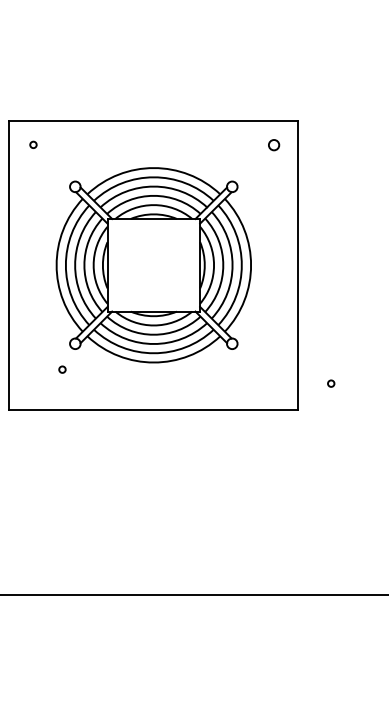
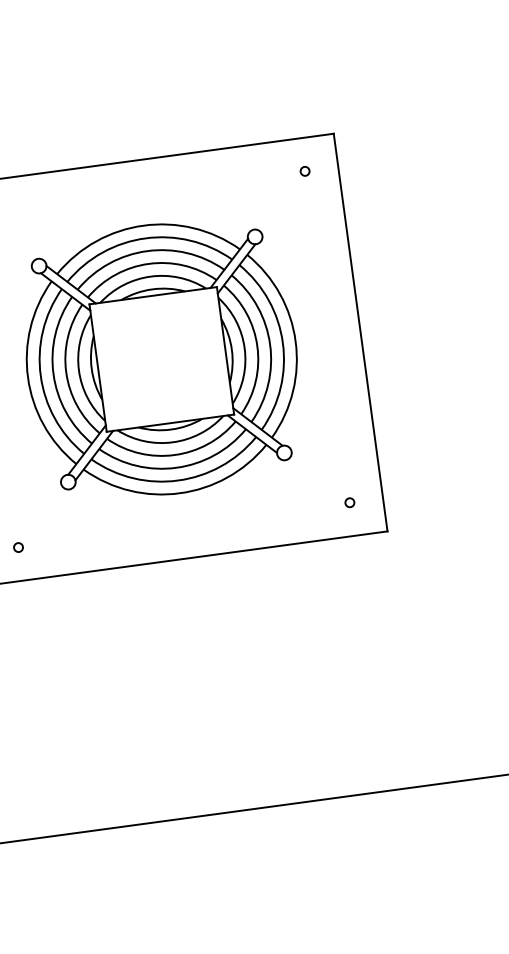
circle: (274, 144) -> (305, 170), size x0.62
circle: (62, 369) -> (18, 547), moved
circle: (331, 383) -> (350, 502), moved

